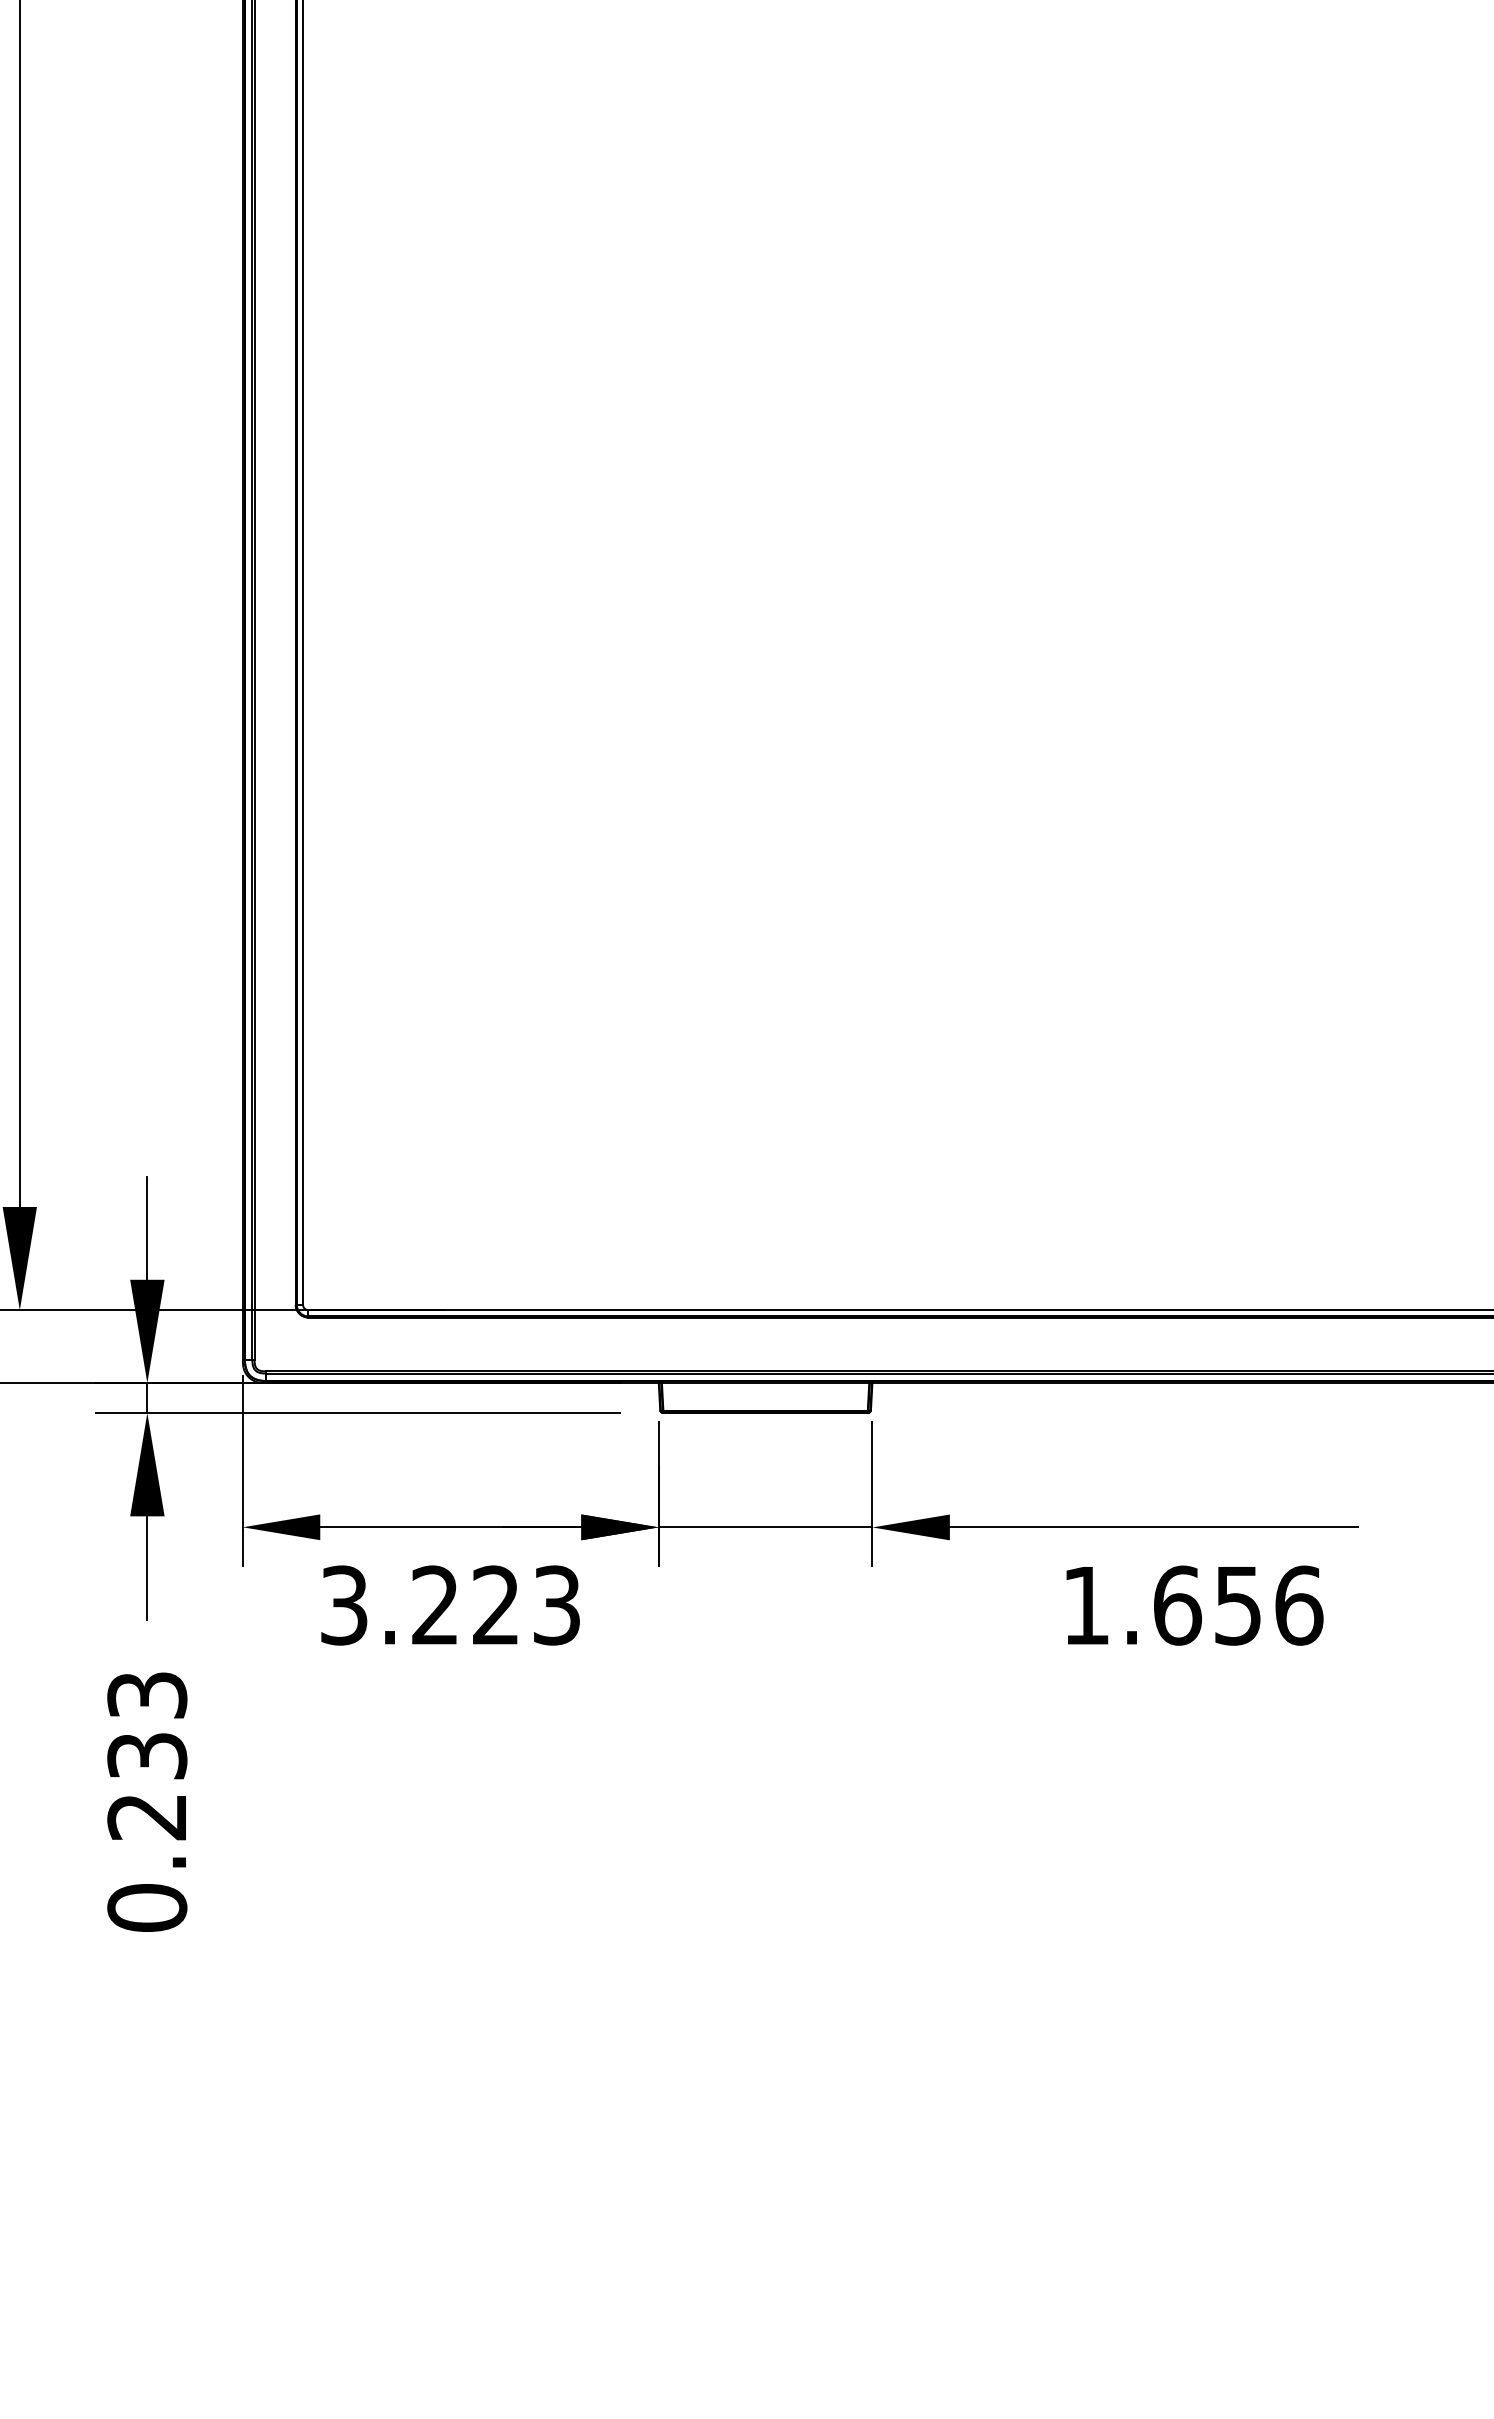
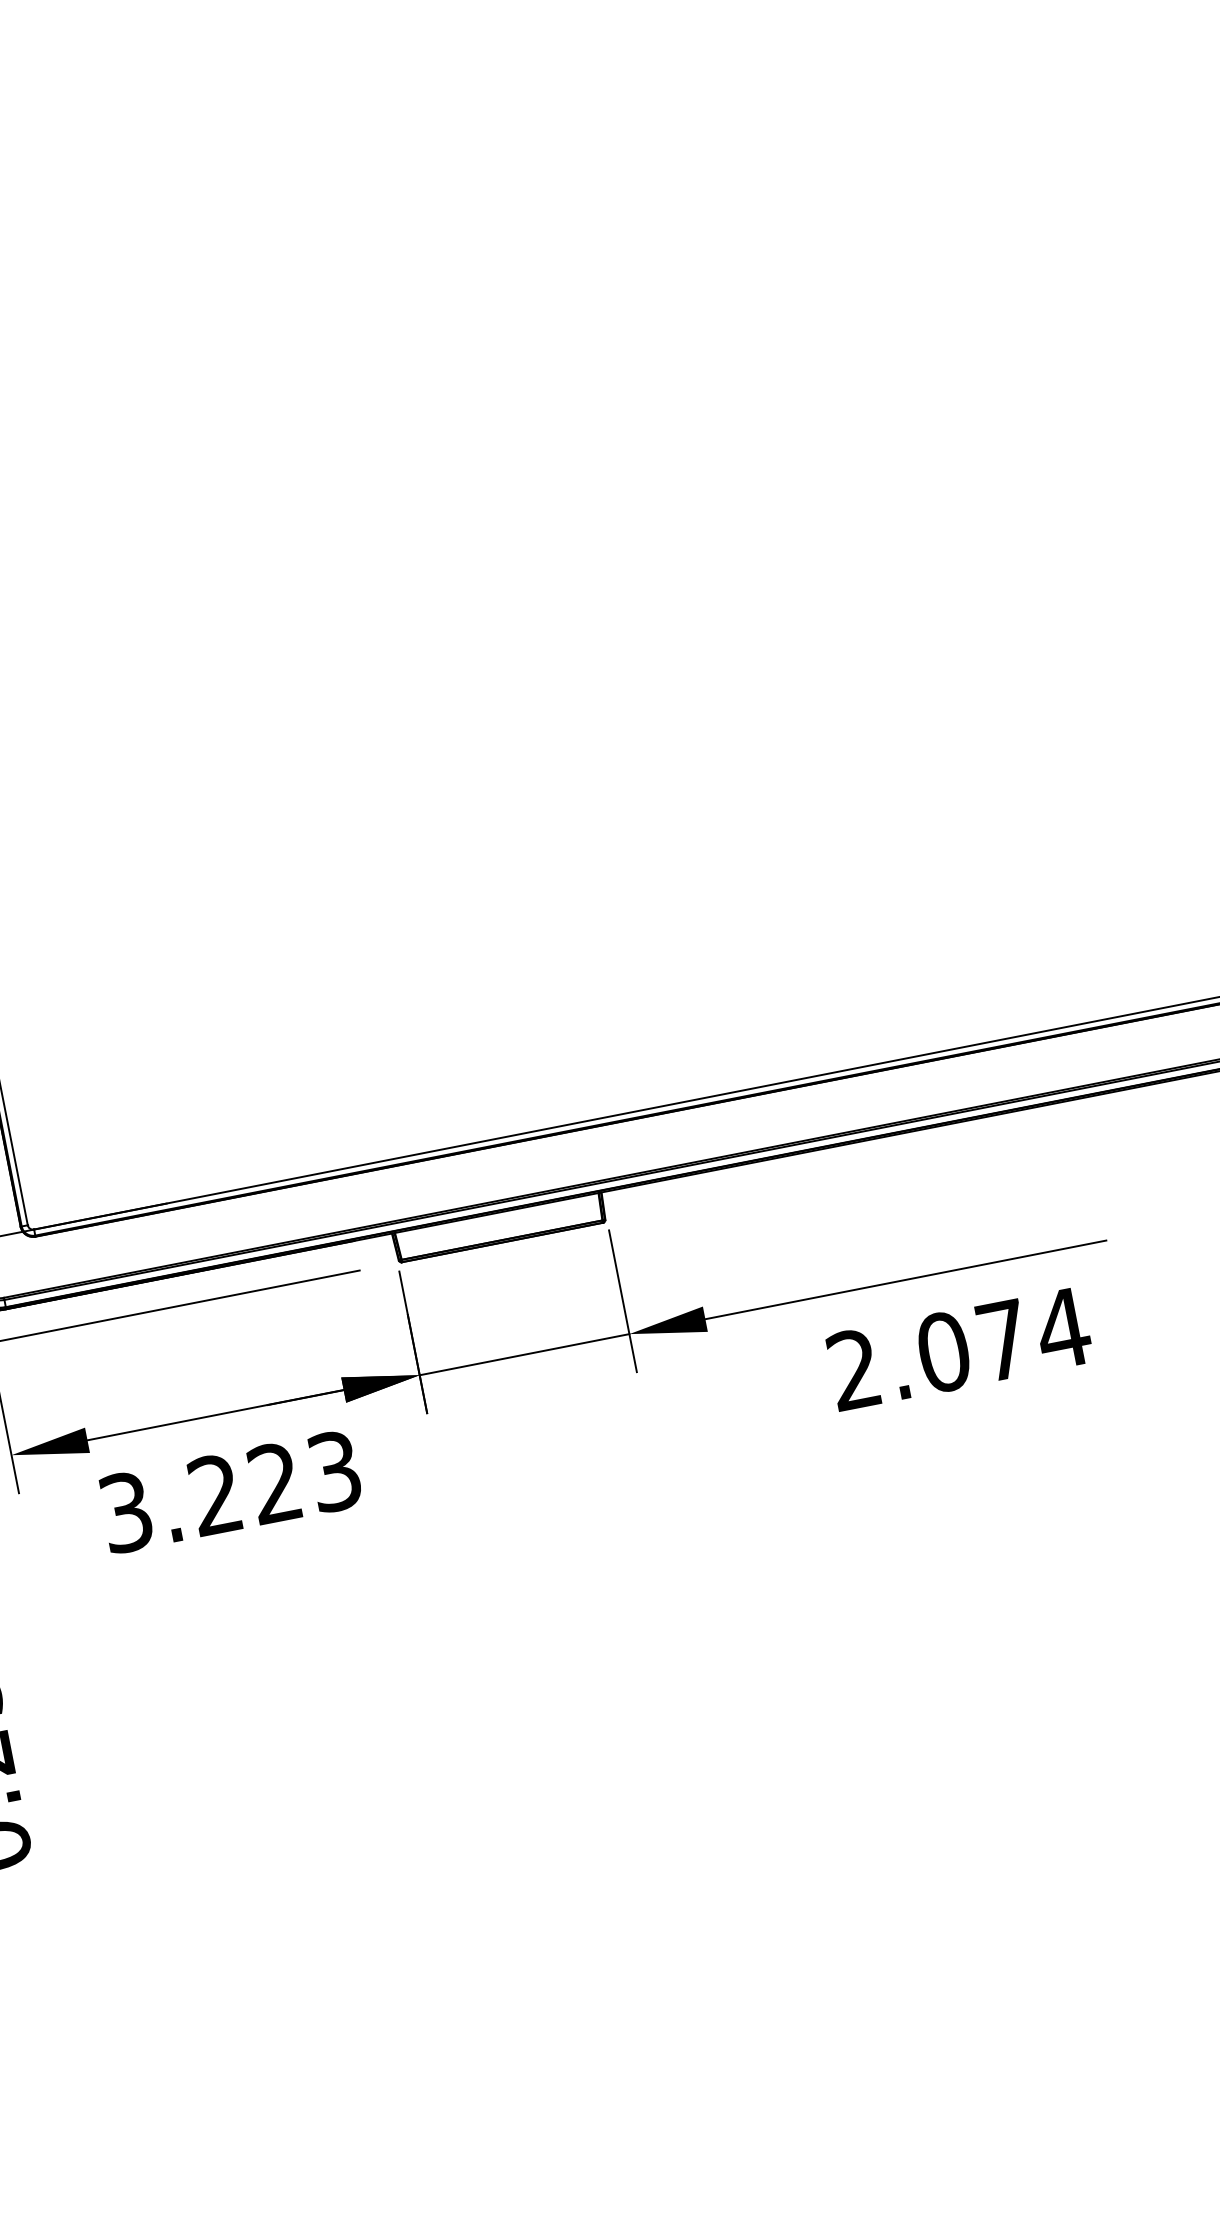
text: (1193, 1605) -> (959, 1348), 1.656 -> 2.074

